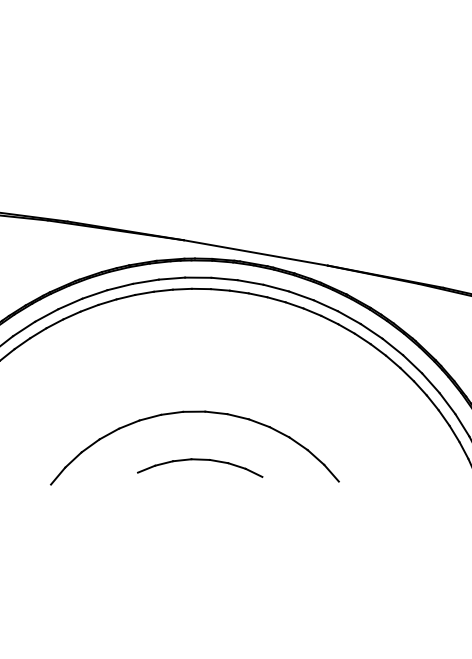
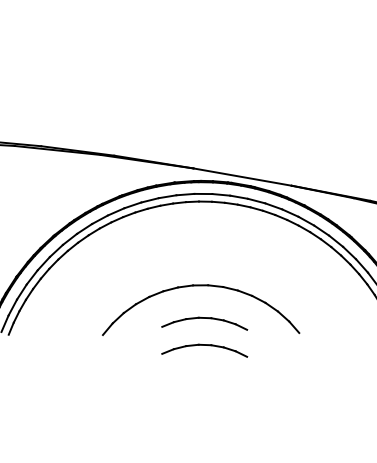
part: (199, 507) -> (204, 350), added

